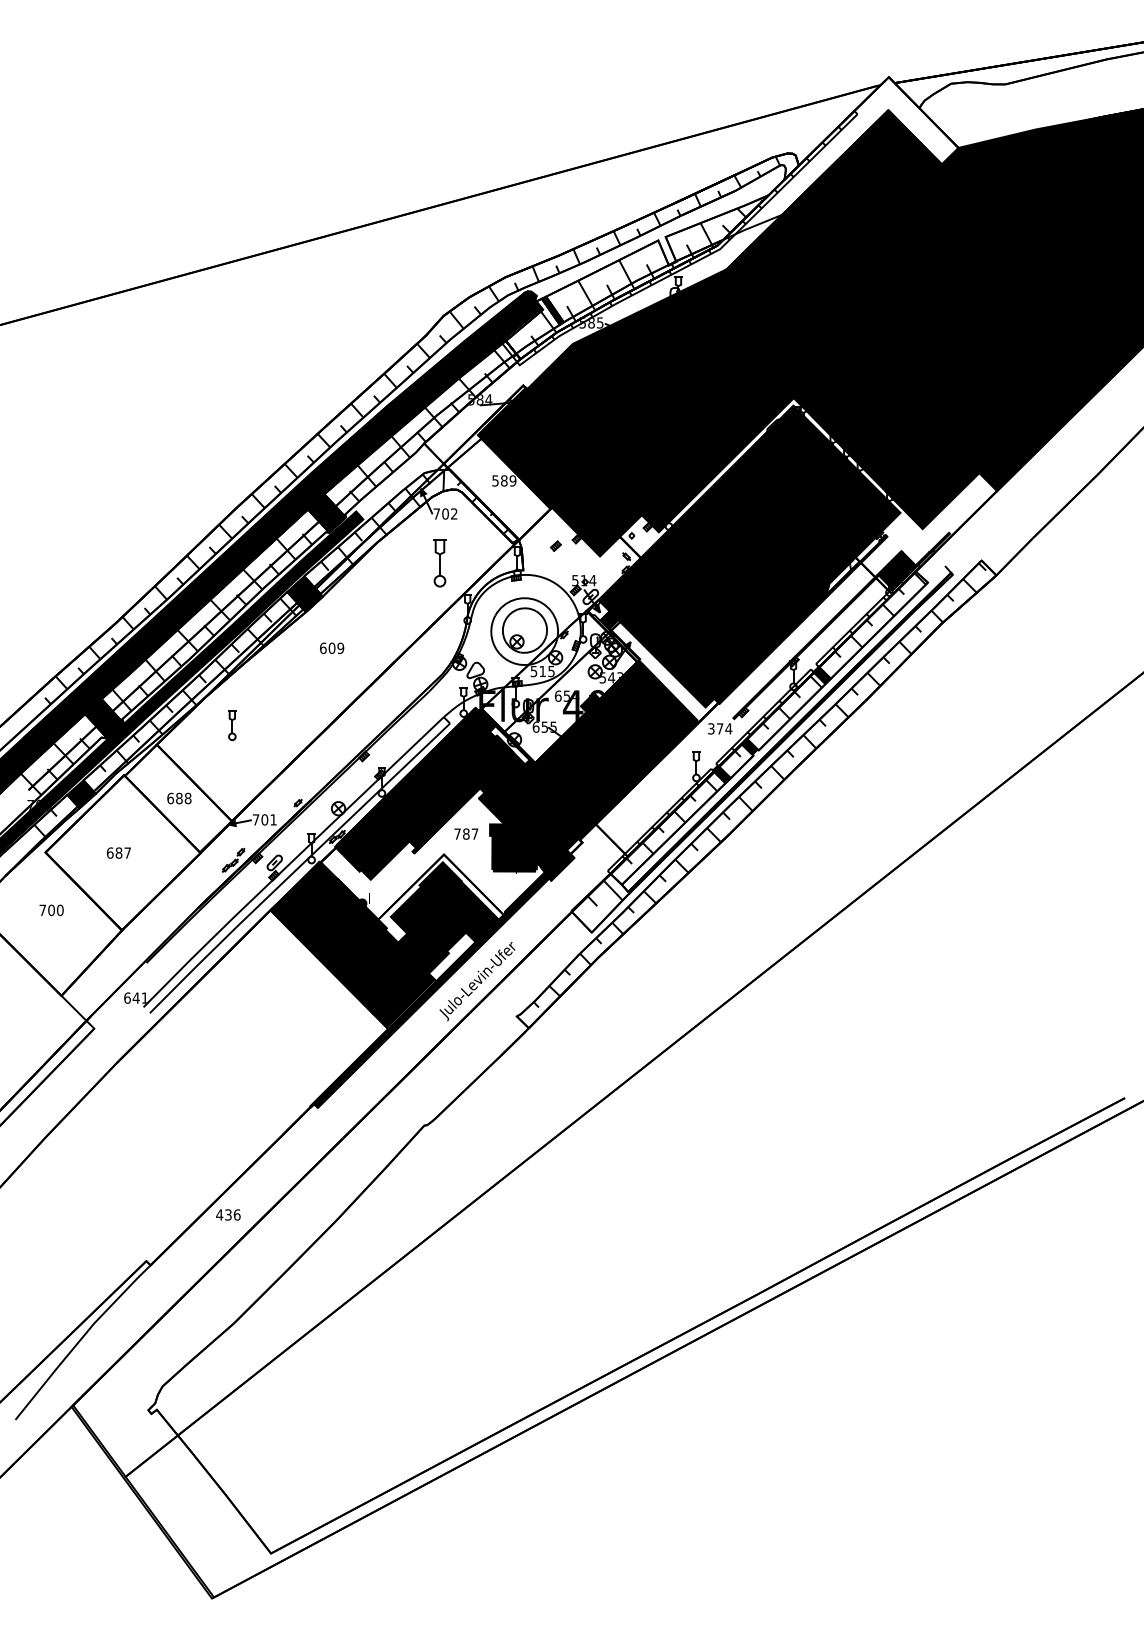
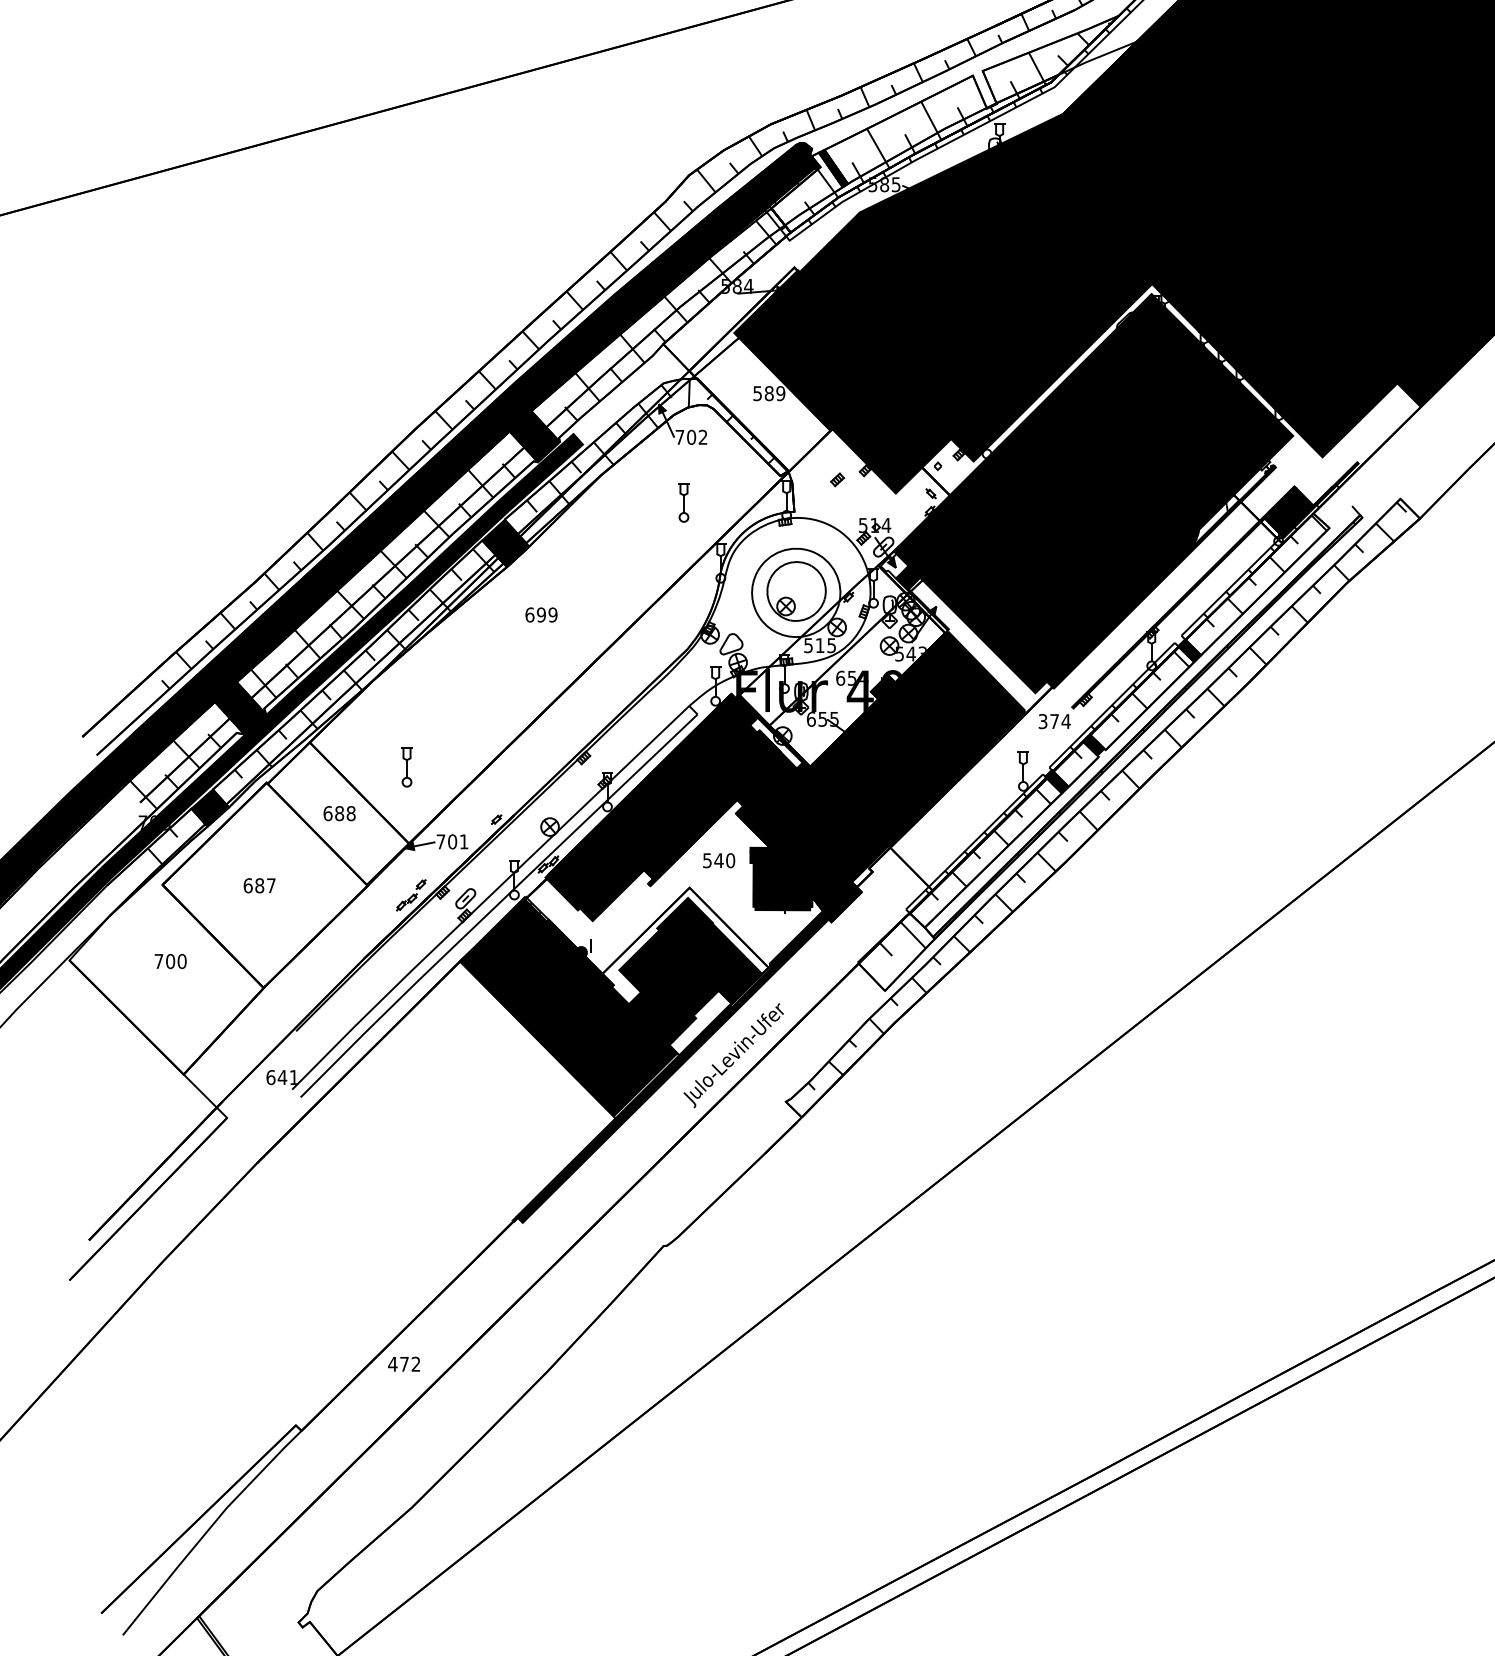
part: (439, 563) -> (683, 502), size x0.62
text: (331, 648) -> (540, 615), 609 -> 699
part: (232, 725) -> (407, 767), moved
text: (466, 833) -> (719, 859), 787 -> 540
text: (232, 1214) -> (409, 1363), 436 -> 472

